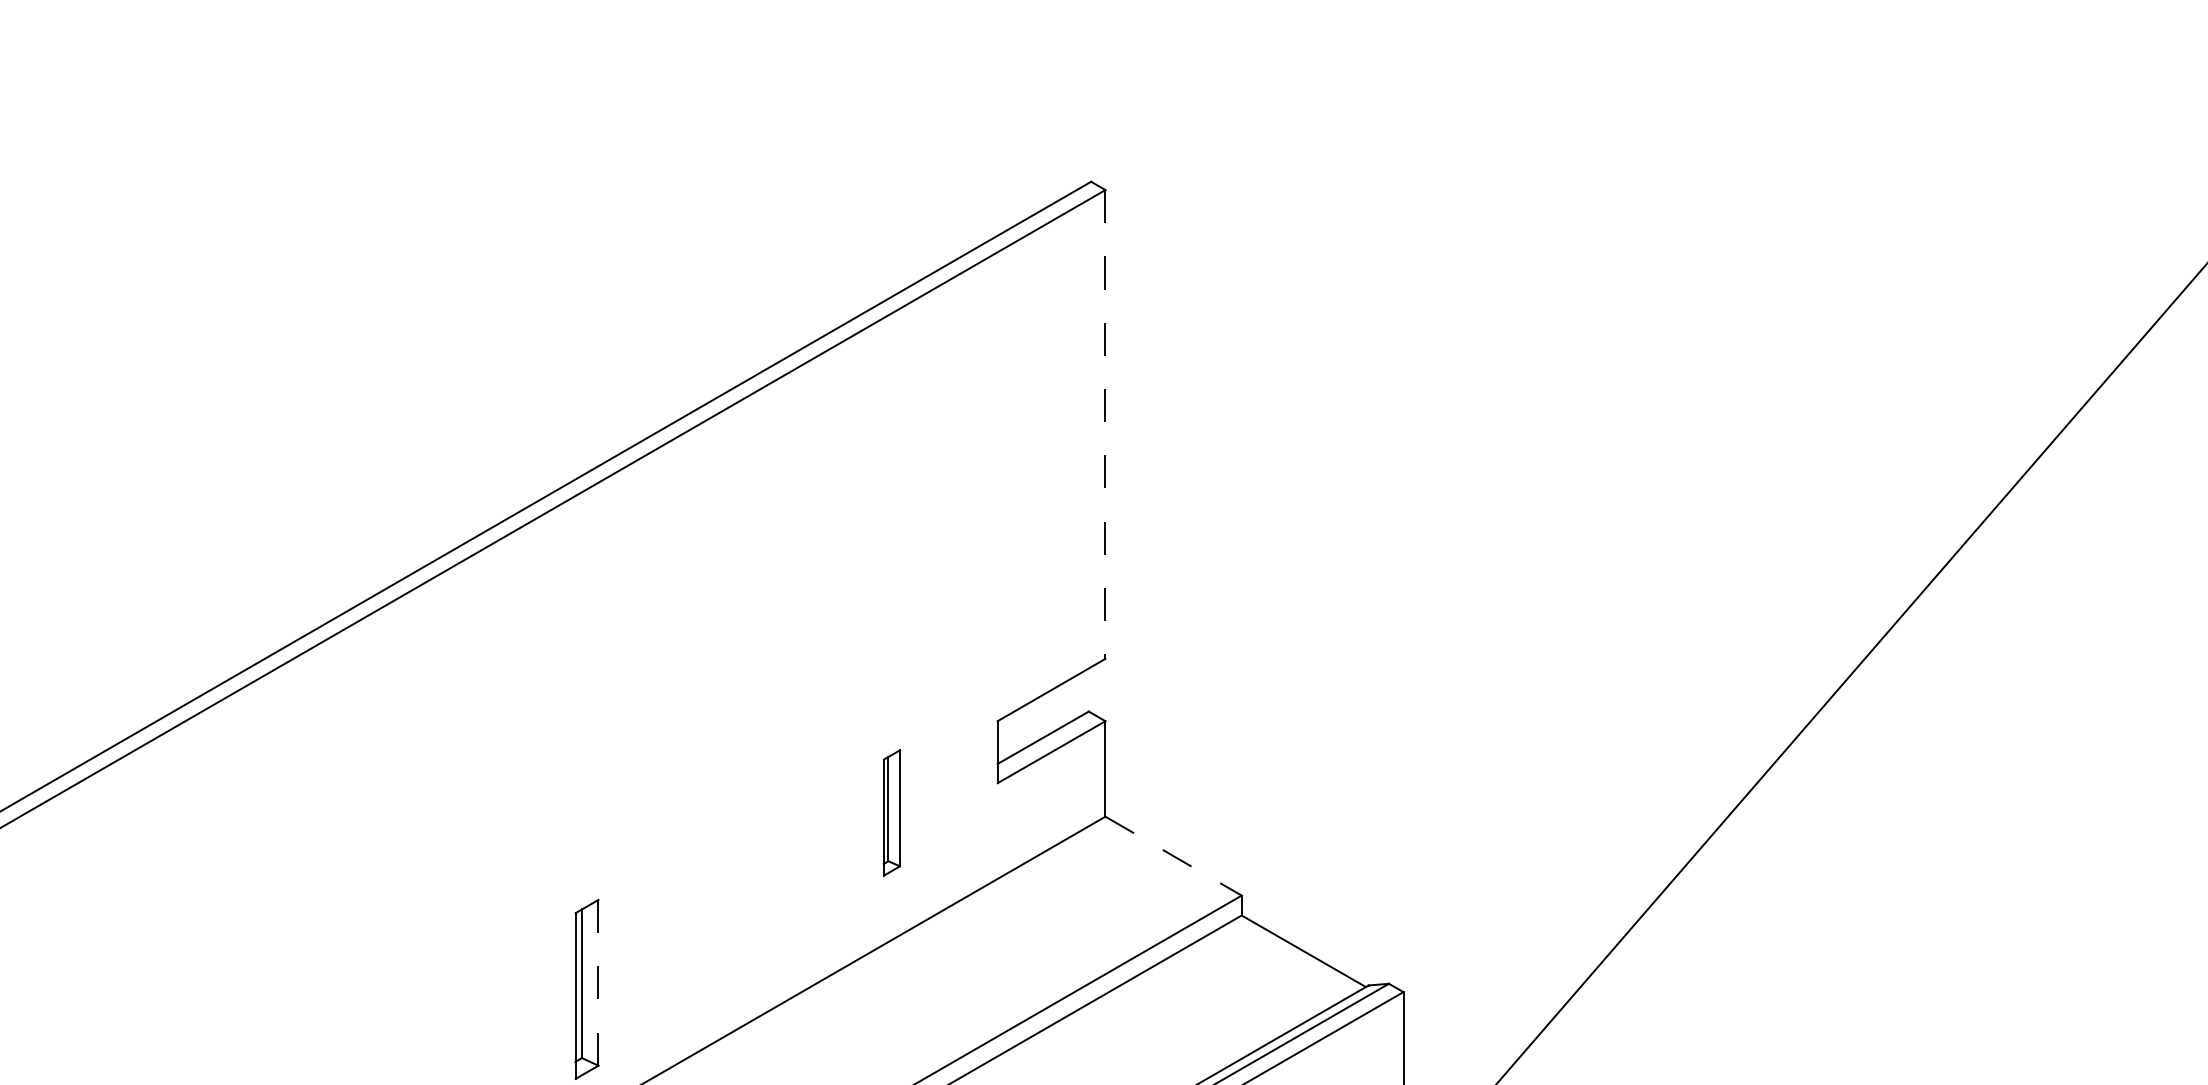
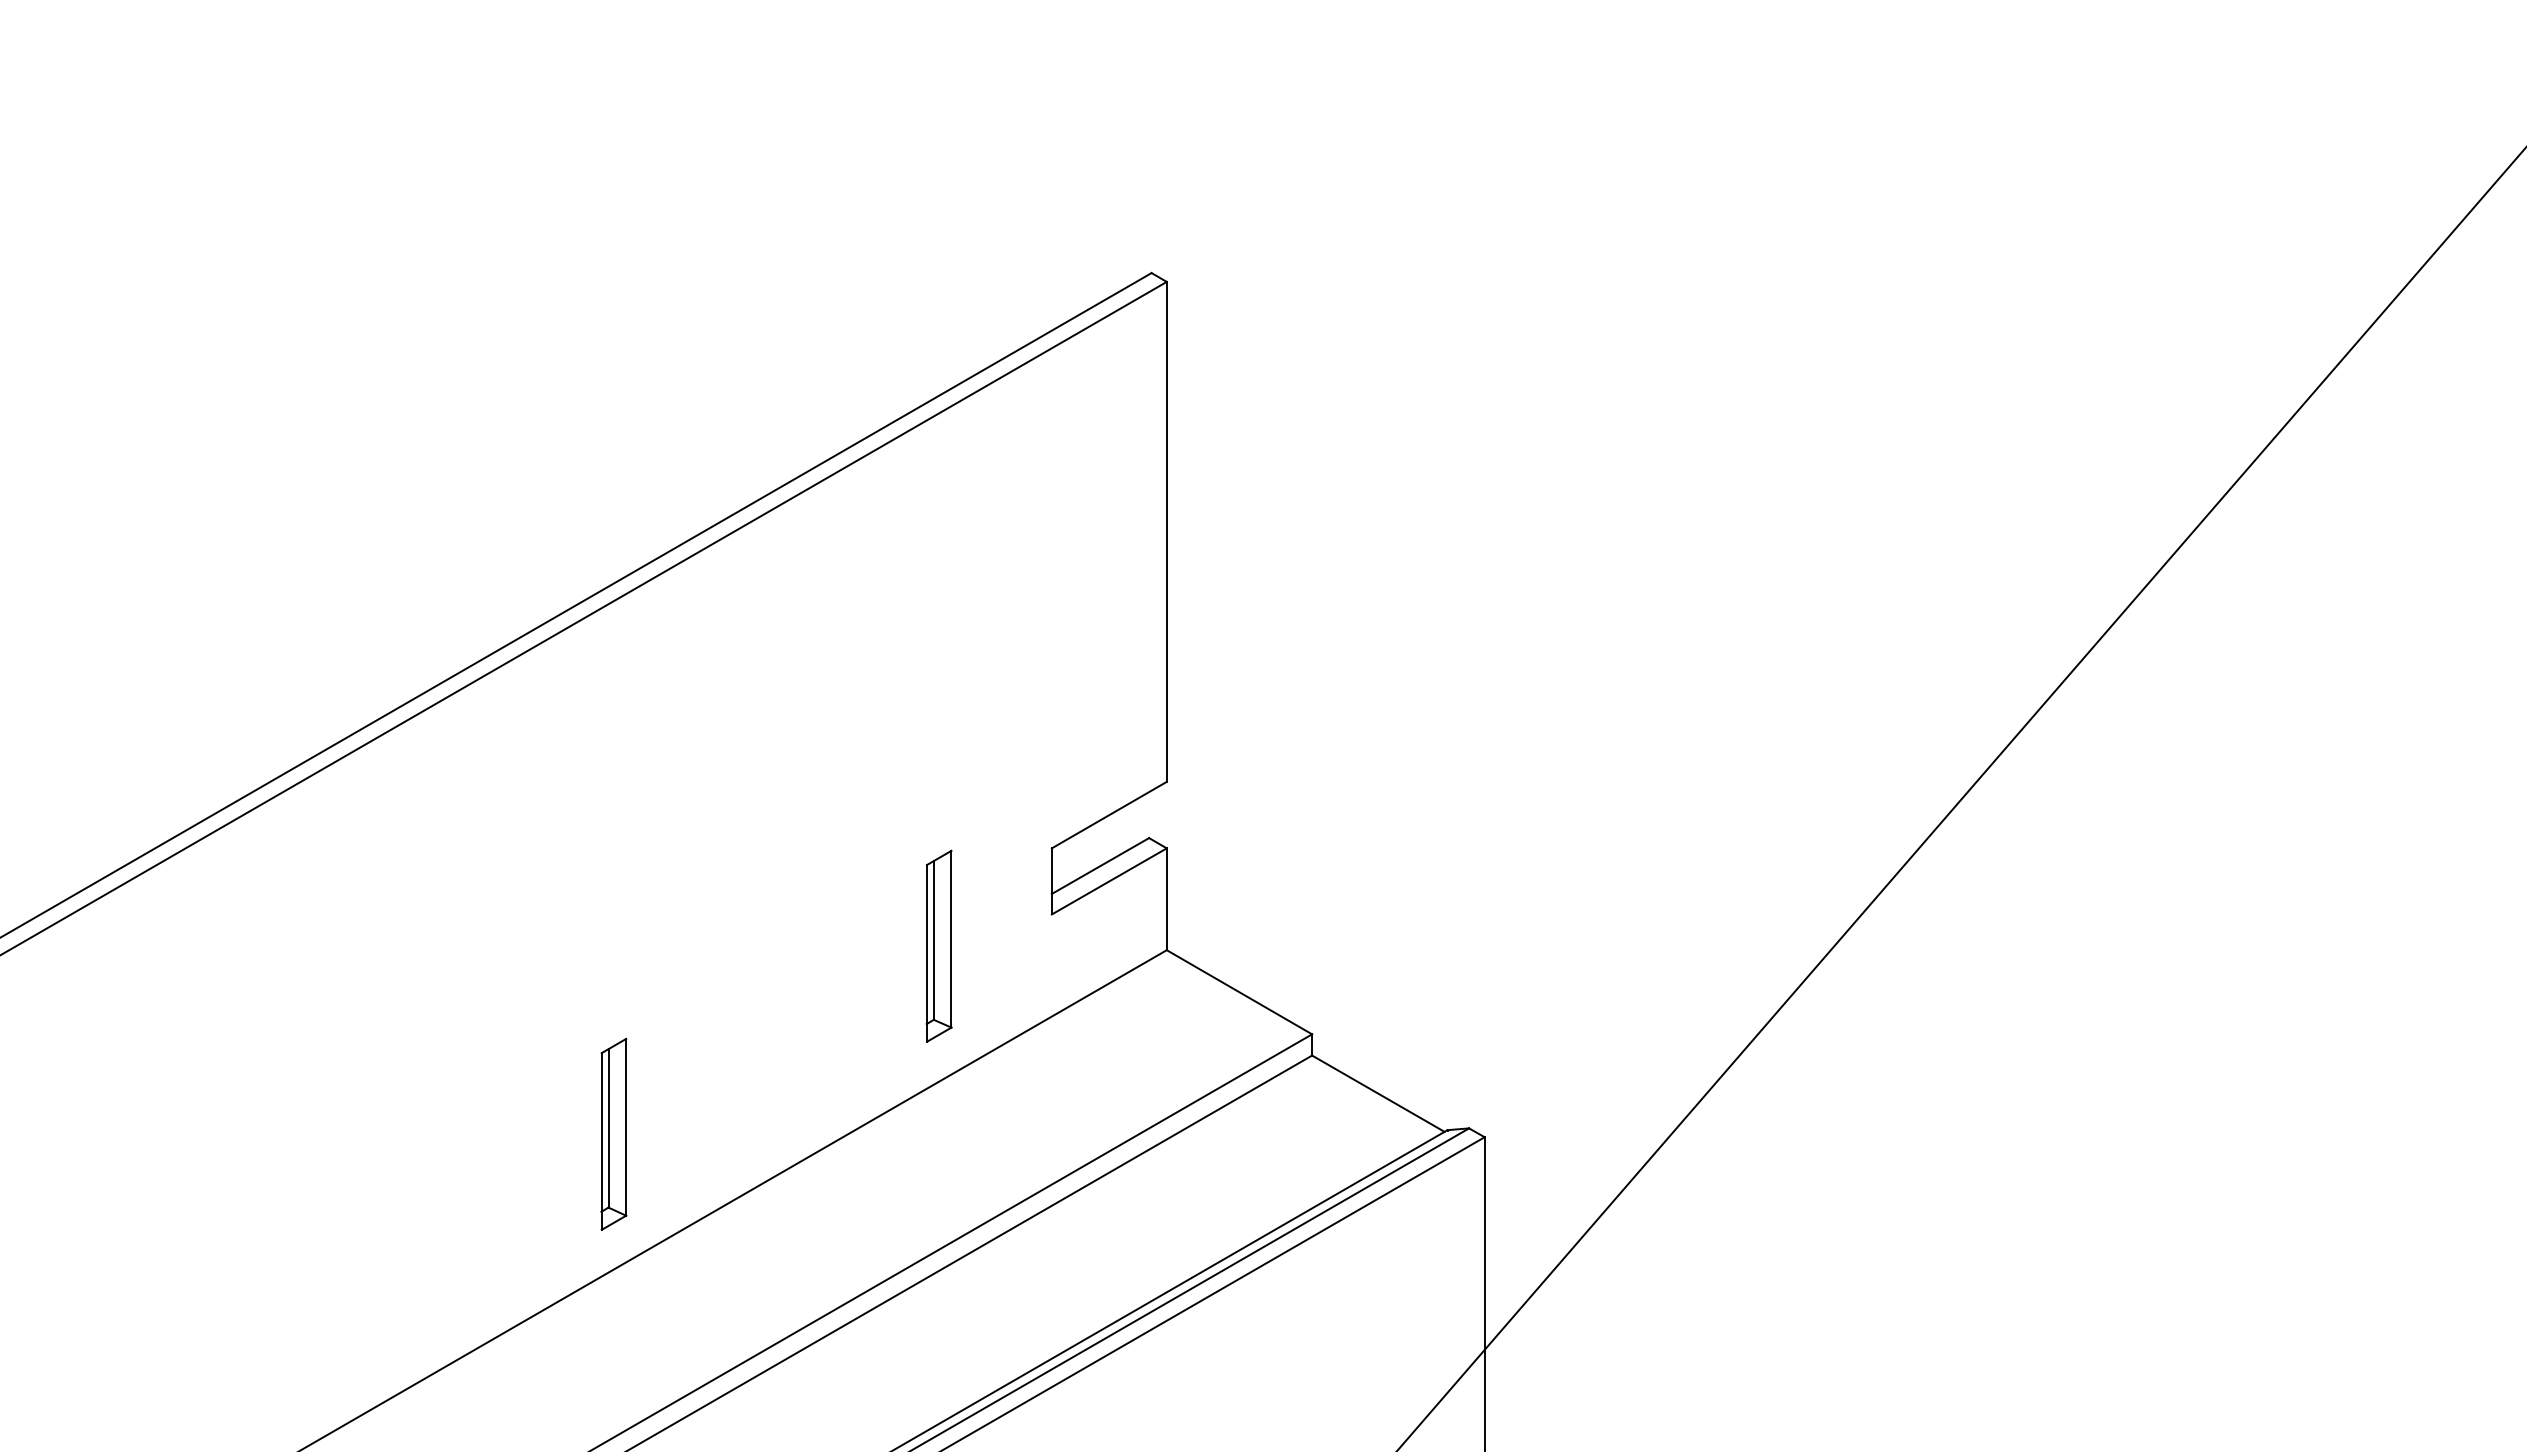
line: (1105, 424) -> (1166, 531), dashed -> solid
part: (891, 812) -> (938, 945), size x1.43
line: (1173, 856) -> (1239, 992), dashed -> solid
line: (598, 982) -> (626, 1127), dashed -> solid

